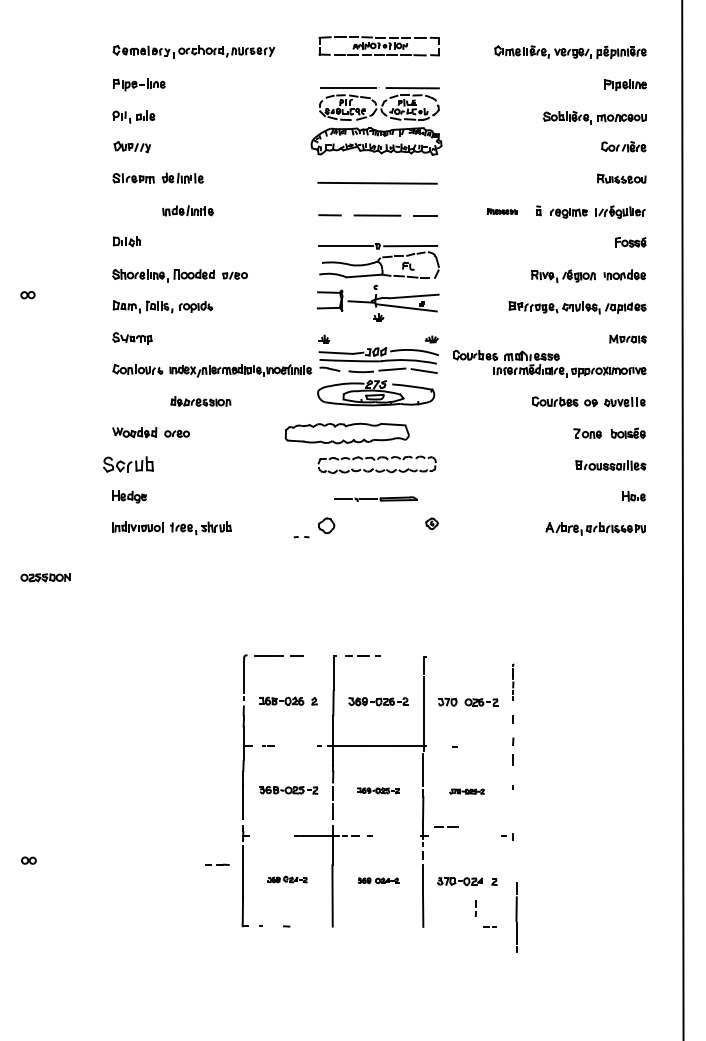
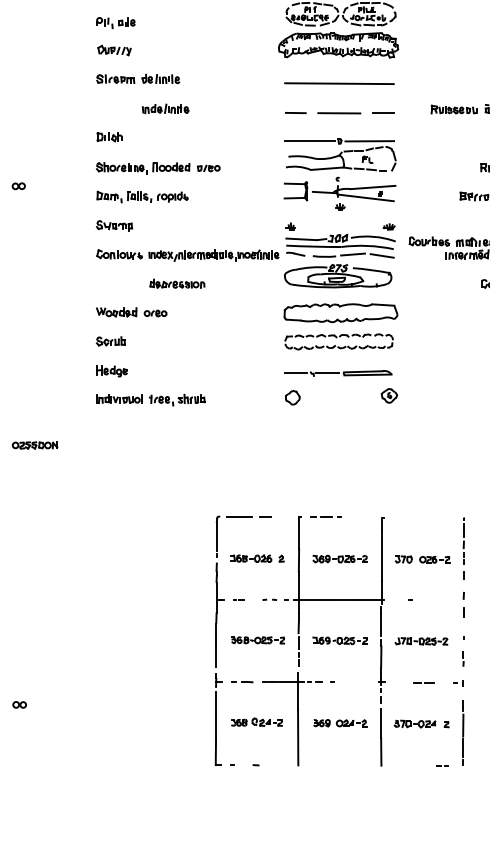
part: (502, 211) -> (453, 109), size x1.67
part: (346, 433) -> (340, 313), moved
part: (128, 463) -> (111, 340), size x0.62
part: (376, 498) -> (338, 372), size x1.43
part: (431, 523) -> (388, 395), size x1.43
part: (301, 537) -> (269, 600), moved
part: (513, 681) -> (464, 540), size x1.43
part: (378, 790) -> (340, 640), size x1.43
part: (466, 791) -> (420, 641), size x1.67
line: (447, 826) -> (424, 681), moved
part: (217, 864) -> (242, 681), moved
part: (287, 879) -> (256, 722), size x1.43
part: (378, 880) -> (340, 723), size x1.43
part: (475, 908) -> (463, 658), moved
line: (516, 917) -> (463, 733), moved

